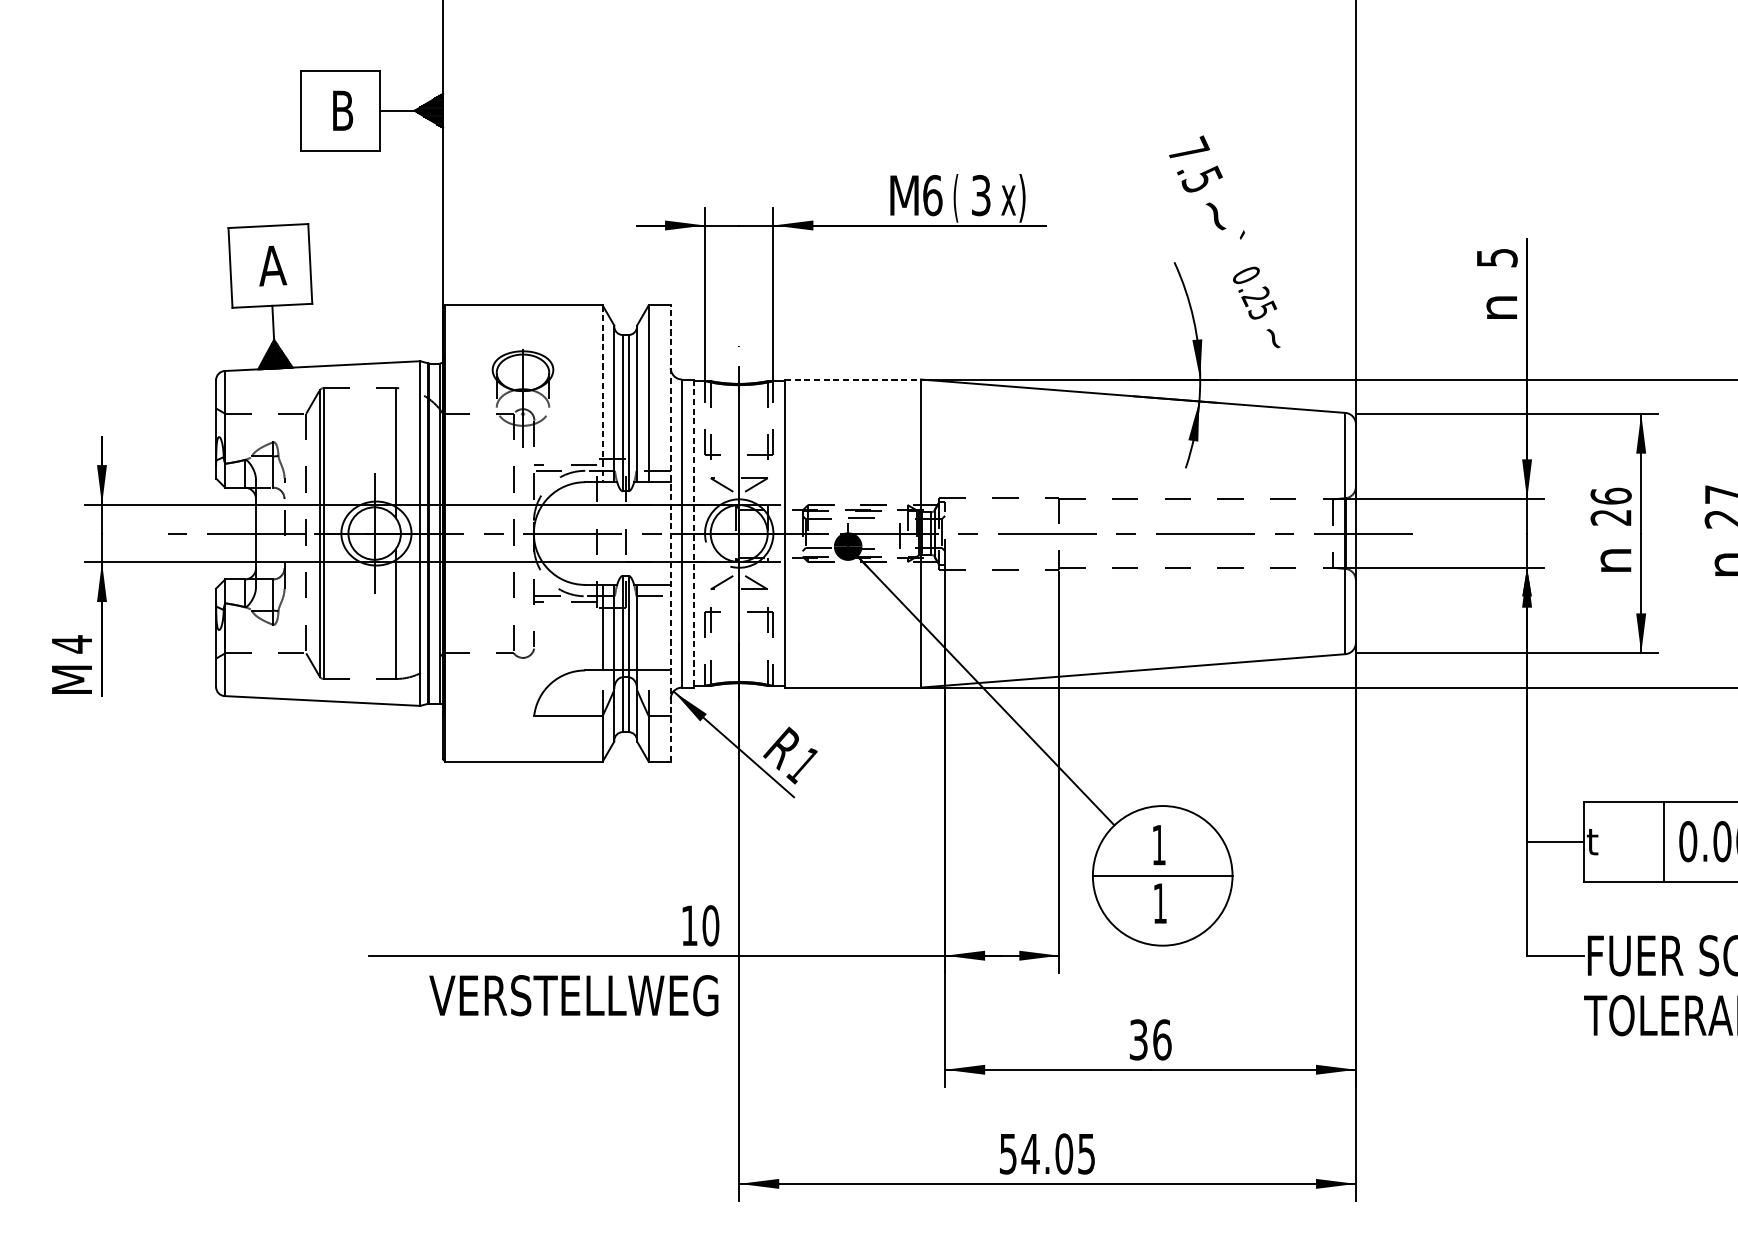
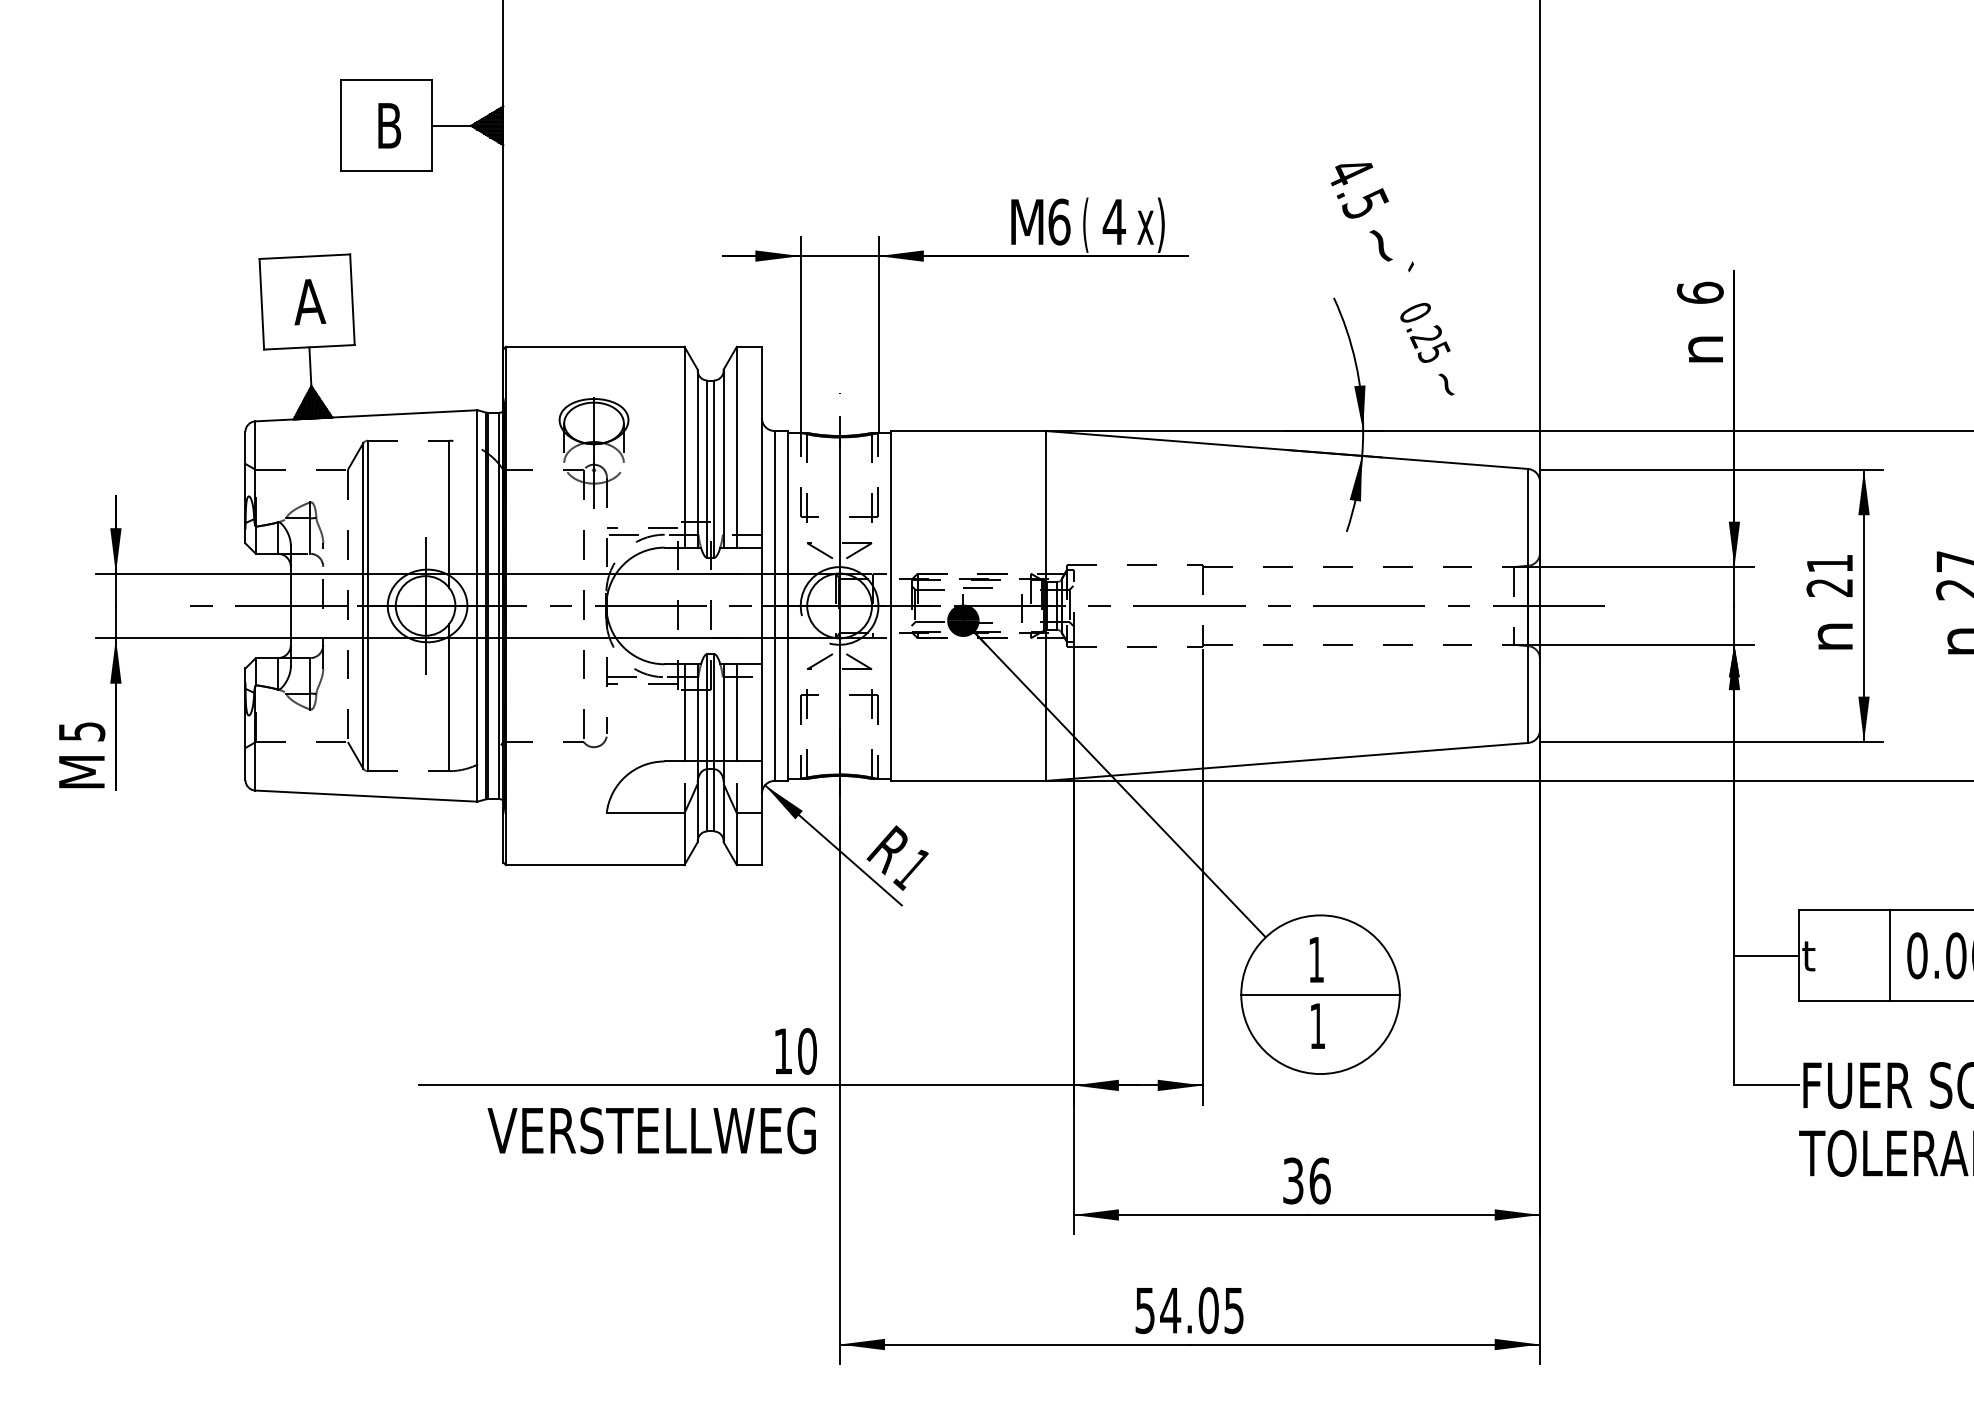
text: (1189, 149) -> (1350, 169), 7.5 -> 4.5
text: (980, 195) -> (1113, 221), 3 -> 4
text: (1496, 257) -> (1699, 292), 5 -> 6
line: (853, 379) -> (969, 431), dashed -> solid
line: (602, 394) -> (684, 447), dashed -> solid
text: (1610, 496) -> (1829, 563), 26 -> 21
line: (670, 533) -> (761, 605), dashed -> solid
line: (693, 533) -> (787, 605), dashed -> solid
line: (648, 627) -> (736, 712), added
text: (72, 644) -> (82, 731), 4 -> 5

